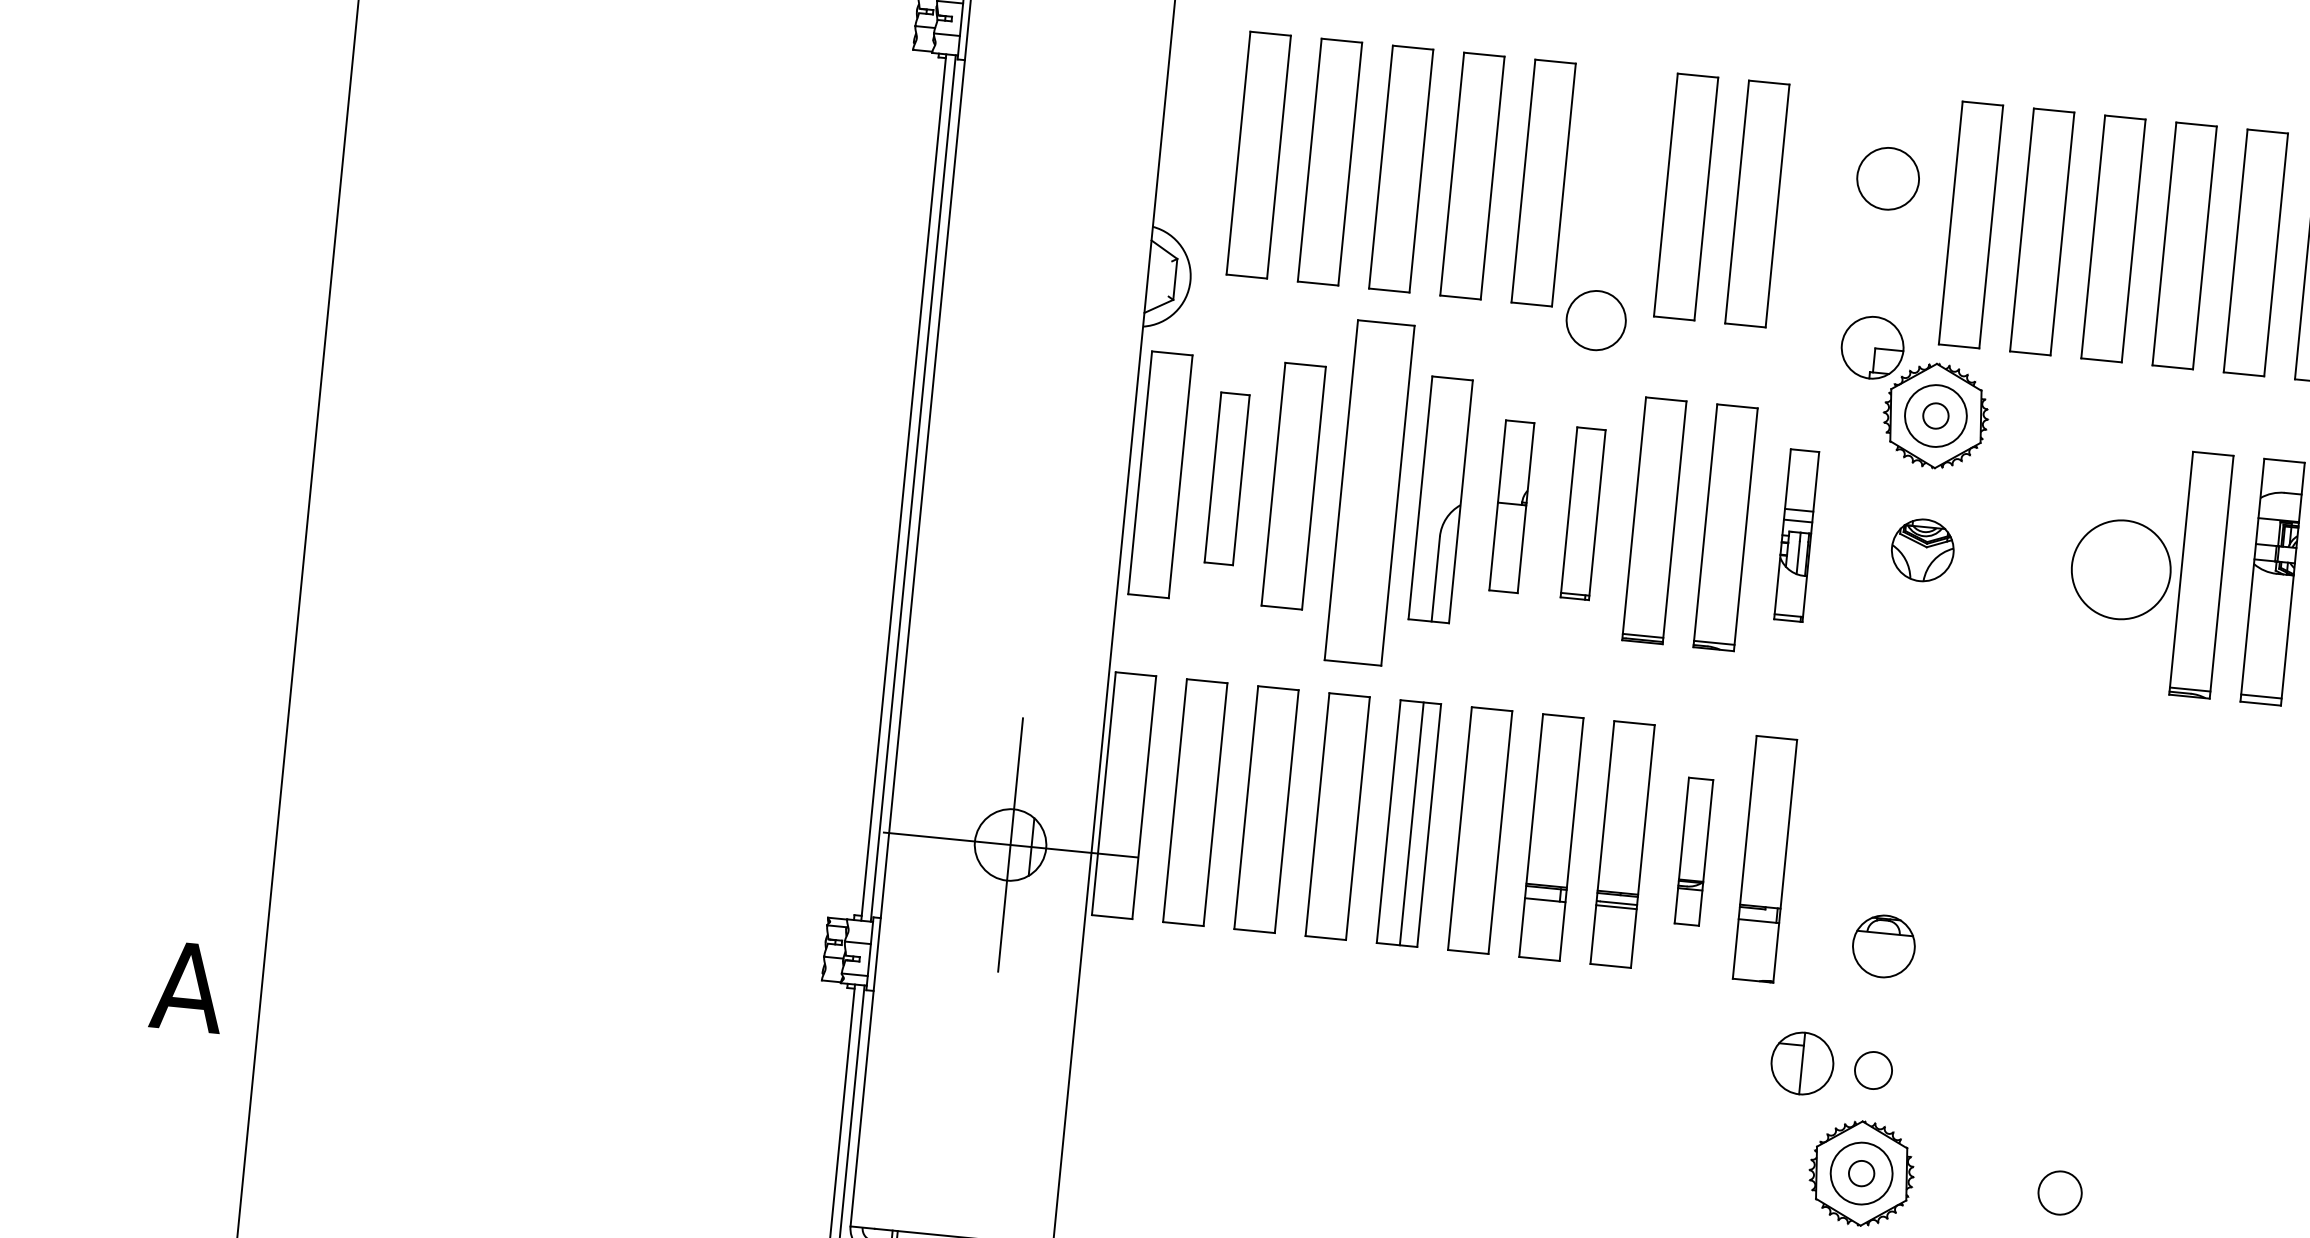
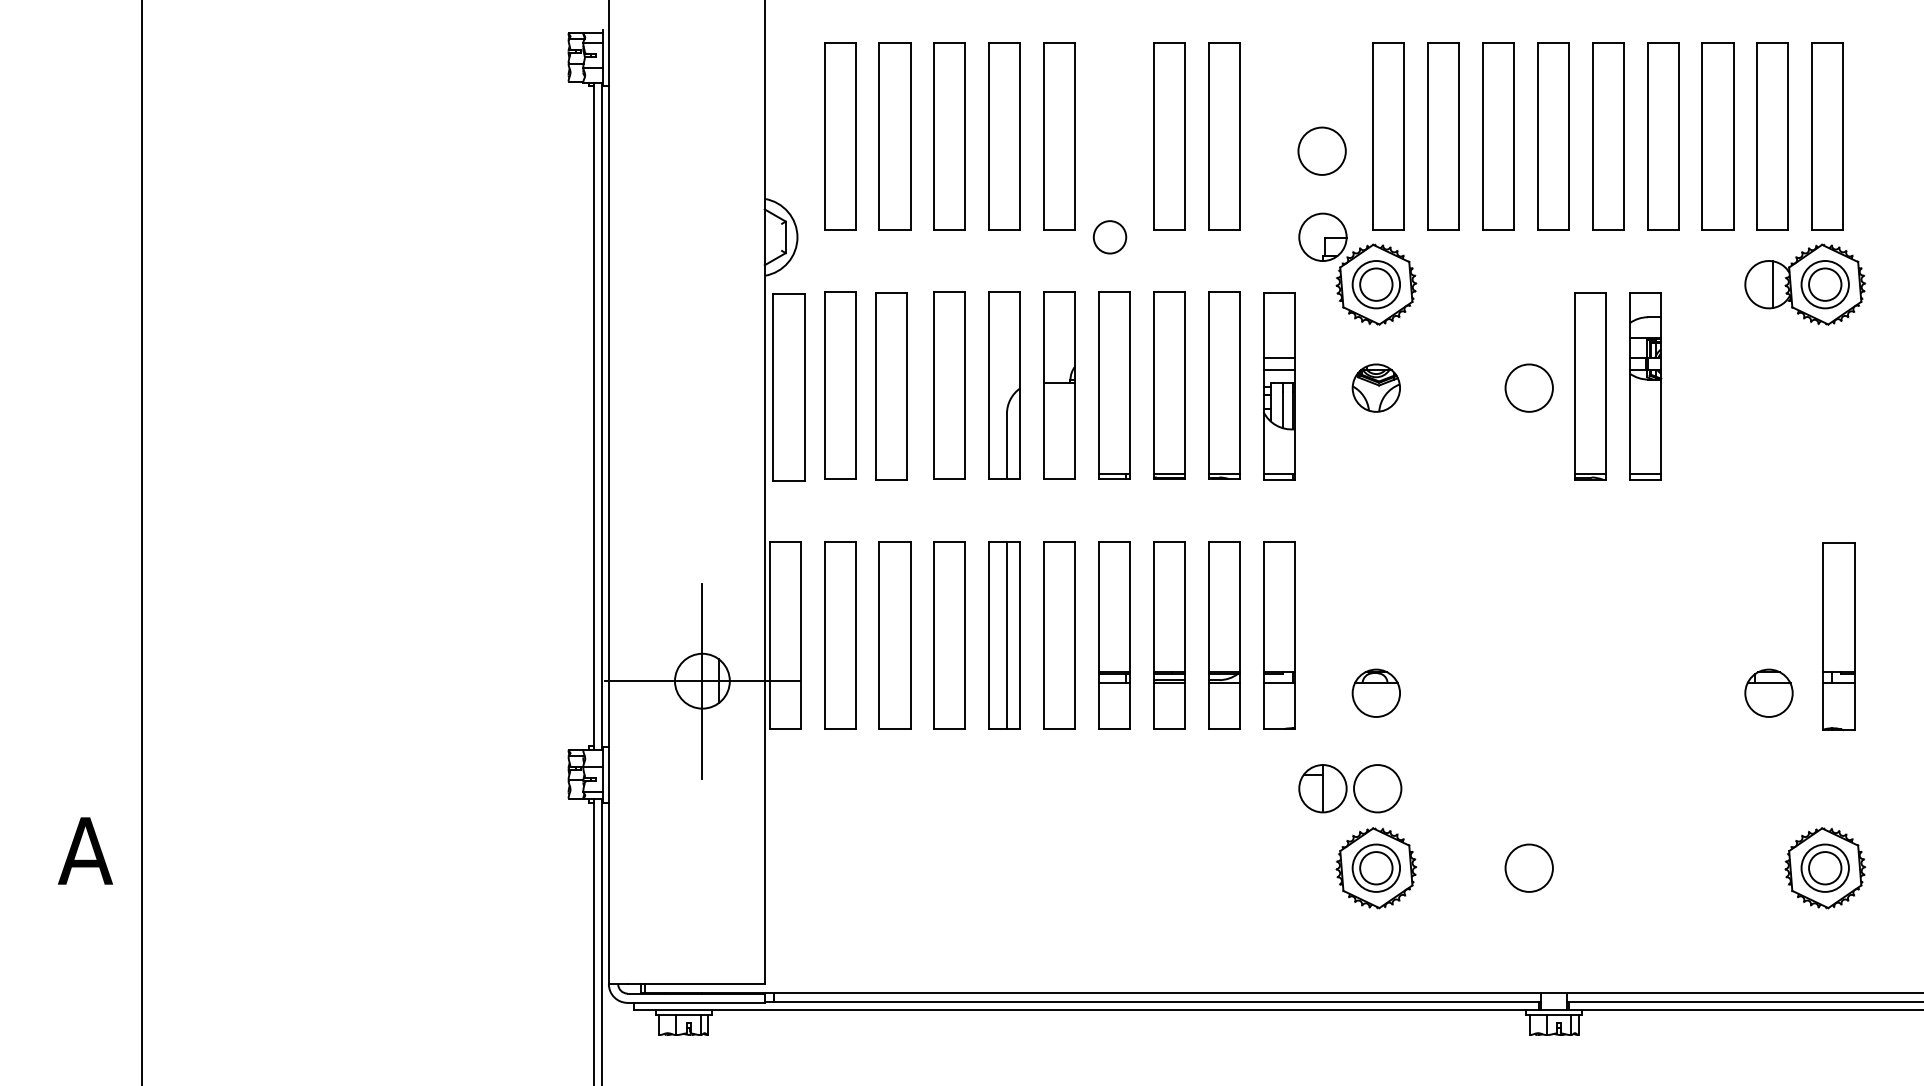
circle: (1887, 177) -> (1321, 150), moved
circle: (1595, 320) -> (1109, 237), size x0.71
circle: (1936, 415) -> (1376, 284), size x1.67
part: (1227, 478) -> (840, 385), size x1.43
part: (1368, 492) -> (949, 385), size x0.71
part: (1511, 506) -> (1059, 385), size x1.43
part: (1583, 513) -> (1114, 385), size x1.43
part: (1795, 535) -> (1278, 386), size x1.43
circle: (2120, 568) -> (1528, 387), size x0.62
part: (1694, 852) -> (1224, 635), size x1.67
circle: (1873, 1070) -> (1377, 788), size x1.67
circle: (1861, 1173) -> (1376, 868), size x1.67
circle: (2059, 1191) -> (1528, 867), size x1.43

